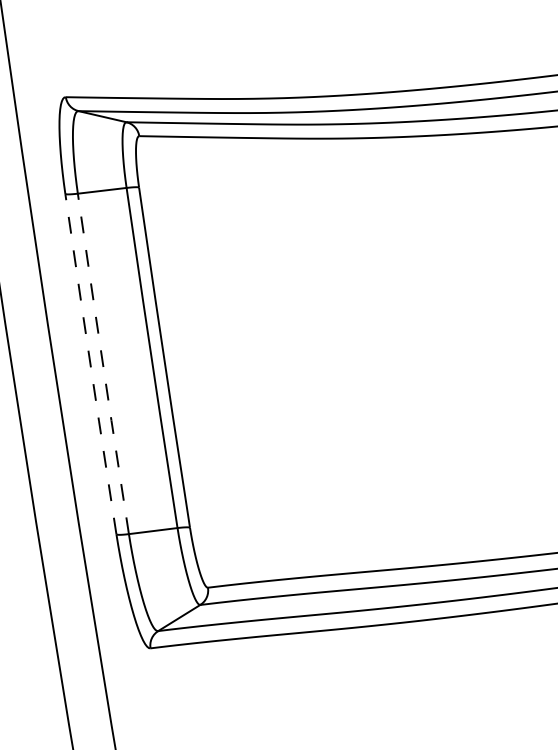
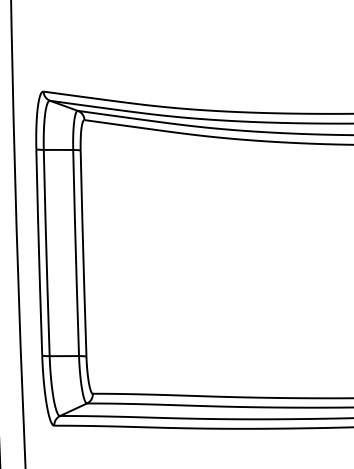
line: (91, 362) -> (39, 251), dashed -> solid
line: (102, 363) -> (46, 252), dashed -> solid

